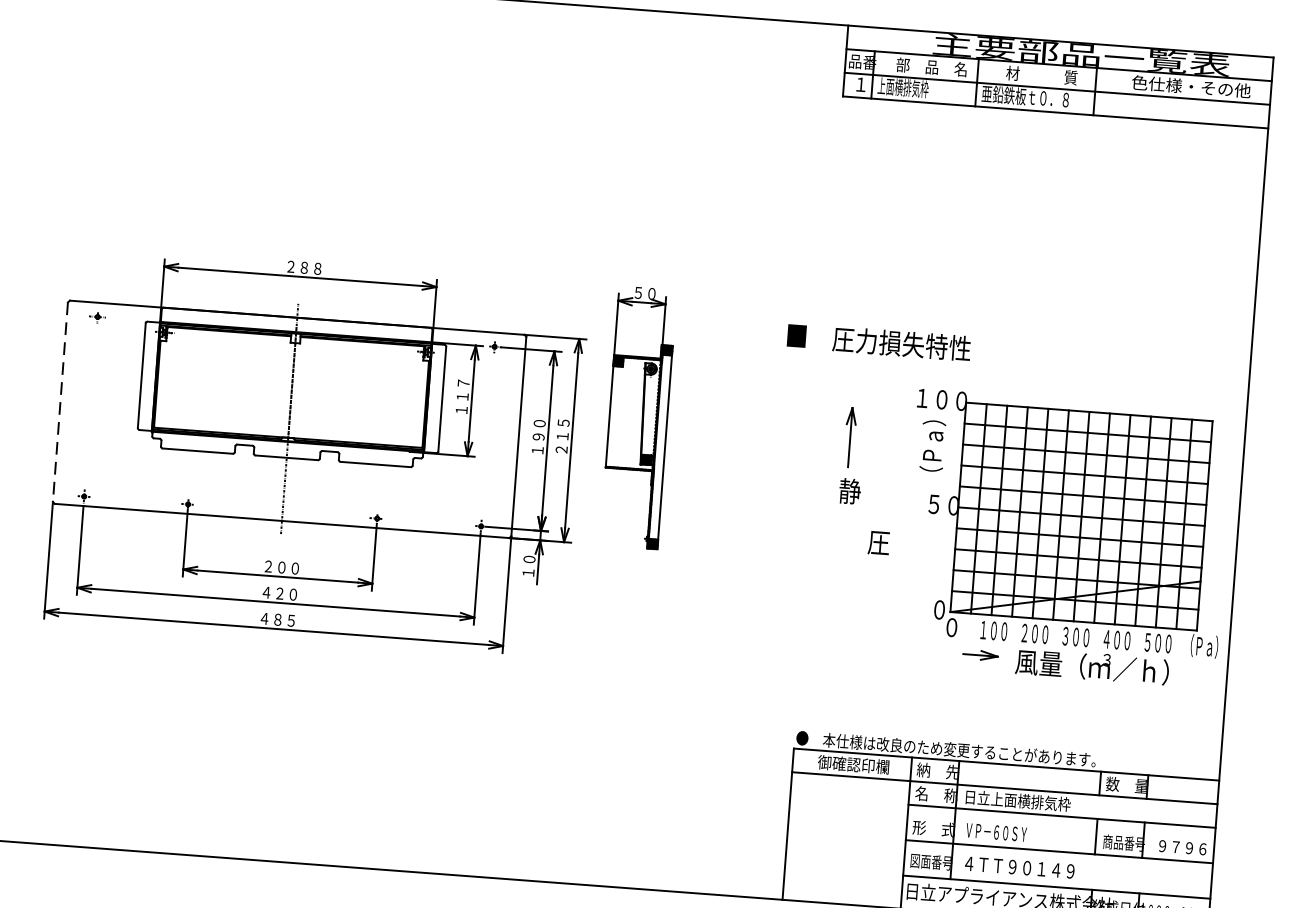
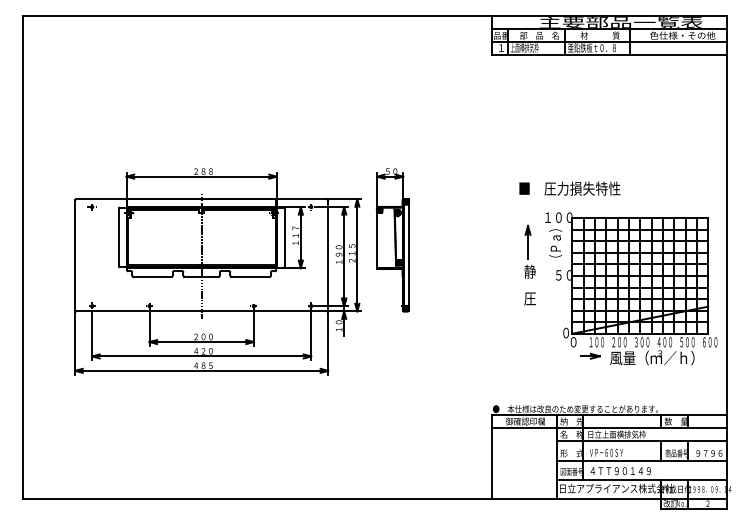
text: (878, 341) -> (569, 188), moved
line: (60, 402) -> (75, 255), dashed -> solid
part: (851, 454) -> (529, 251), moved
text: (1201, 646) -> (711, 342), （Ｐａ） -> ６００

